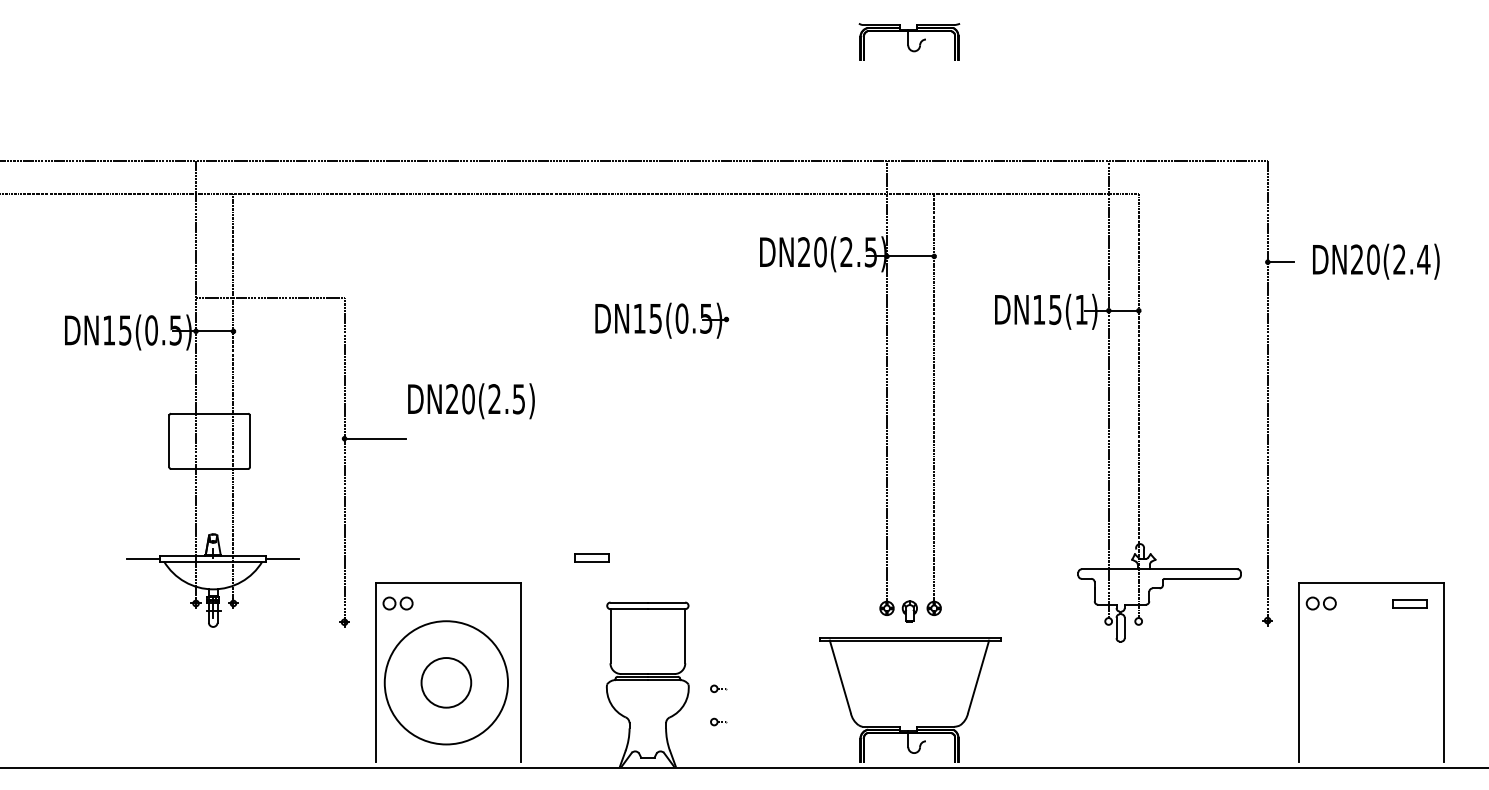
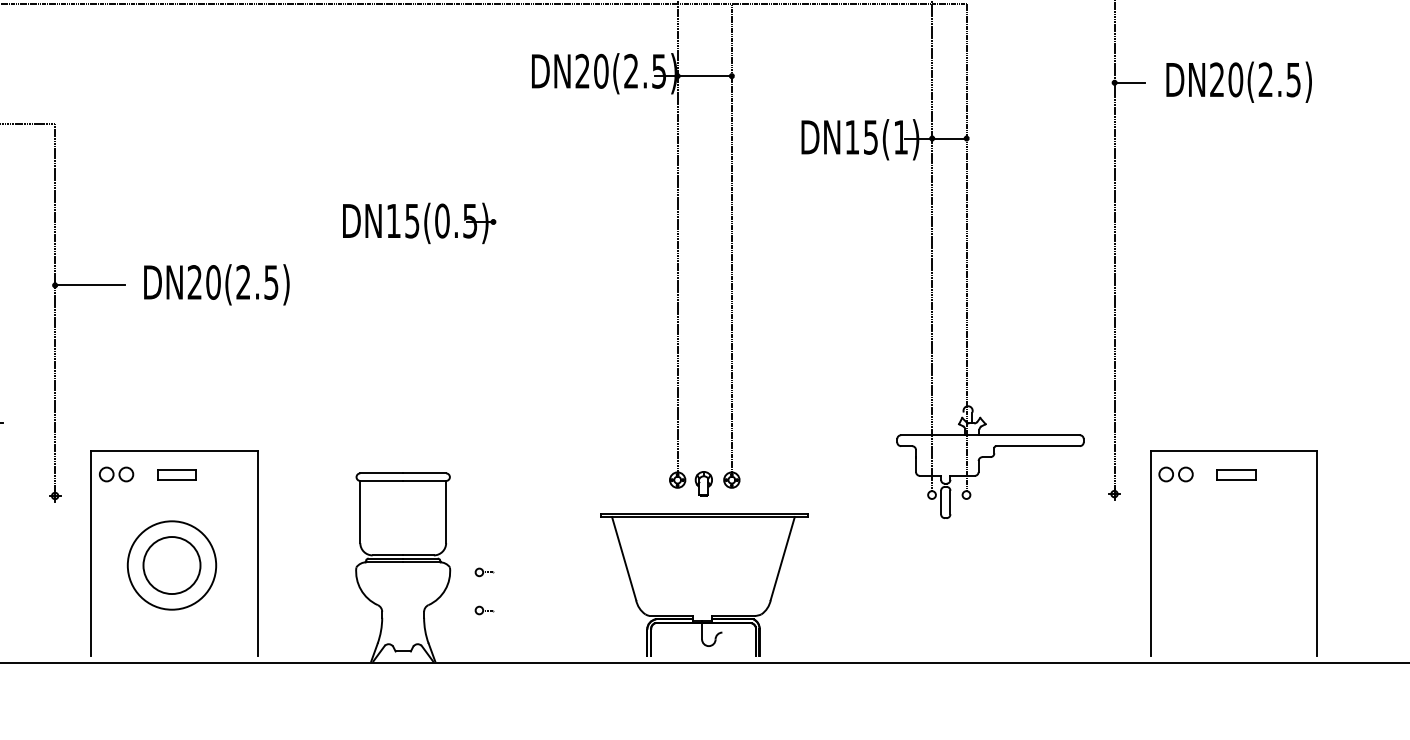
text: (1423, 259) -> (1293, 79), DN20(2.4) -> DN20(2.5)
part: (662, 320) -> (420, 223), moved
text: (471, 401) -> (216, 285), moved
part: (591, 557) -> (176, 474), moved
part: (1409, 603) -> (1235, 474), moved
circle: (445, 682) -> (170, 565), size x0.62

